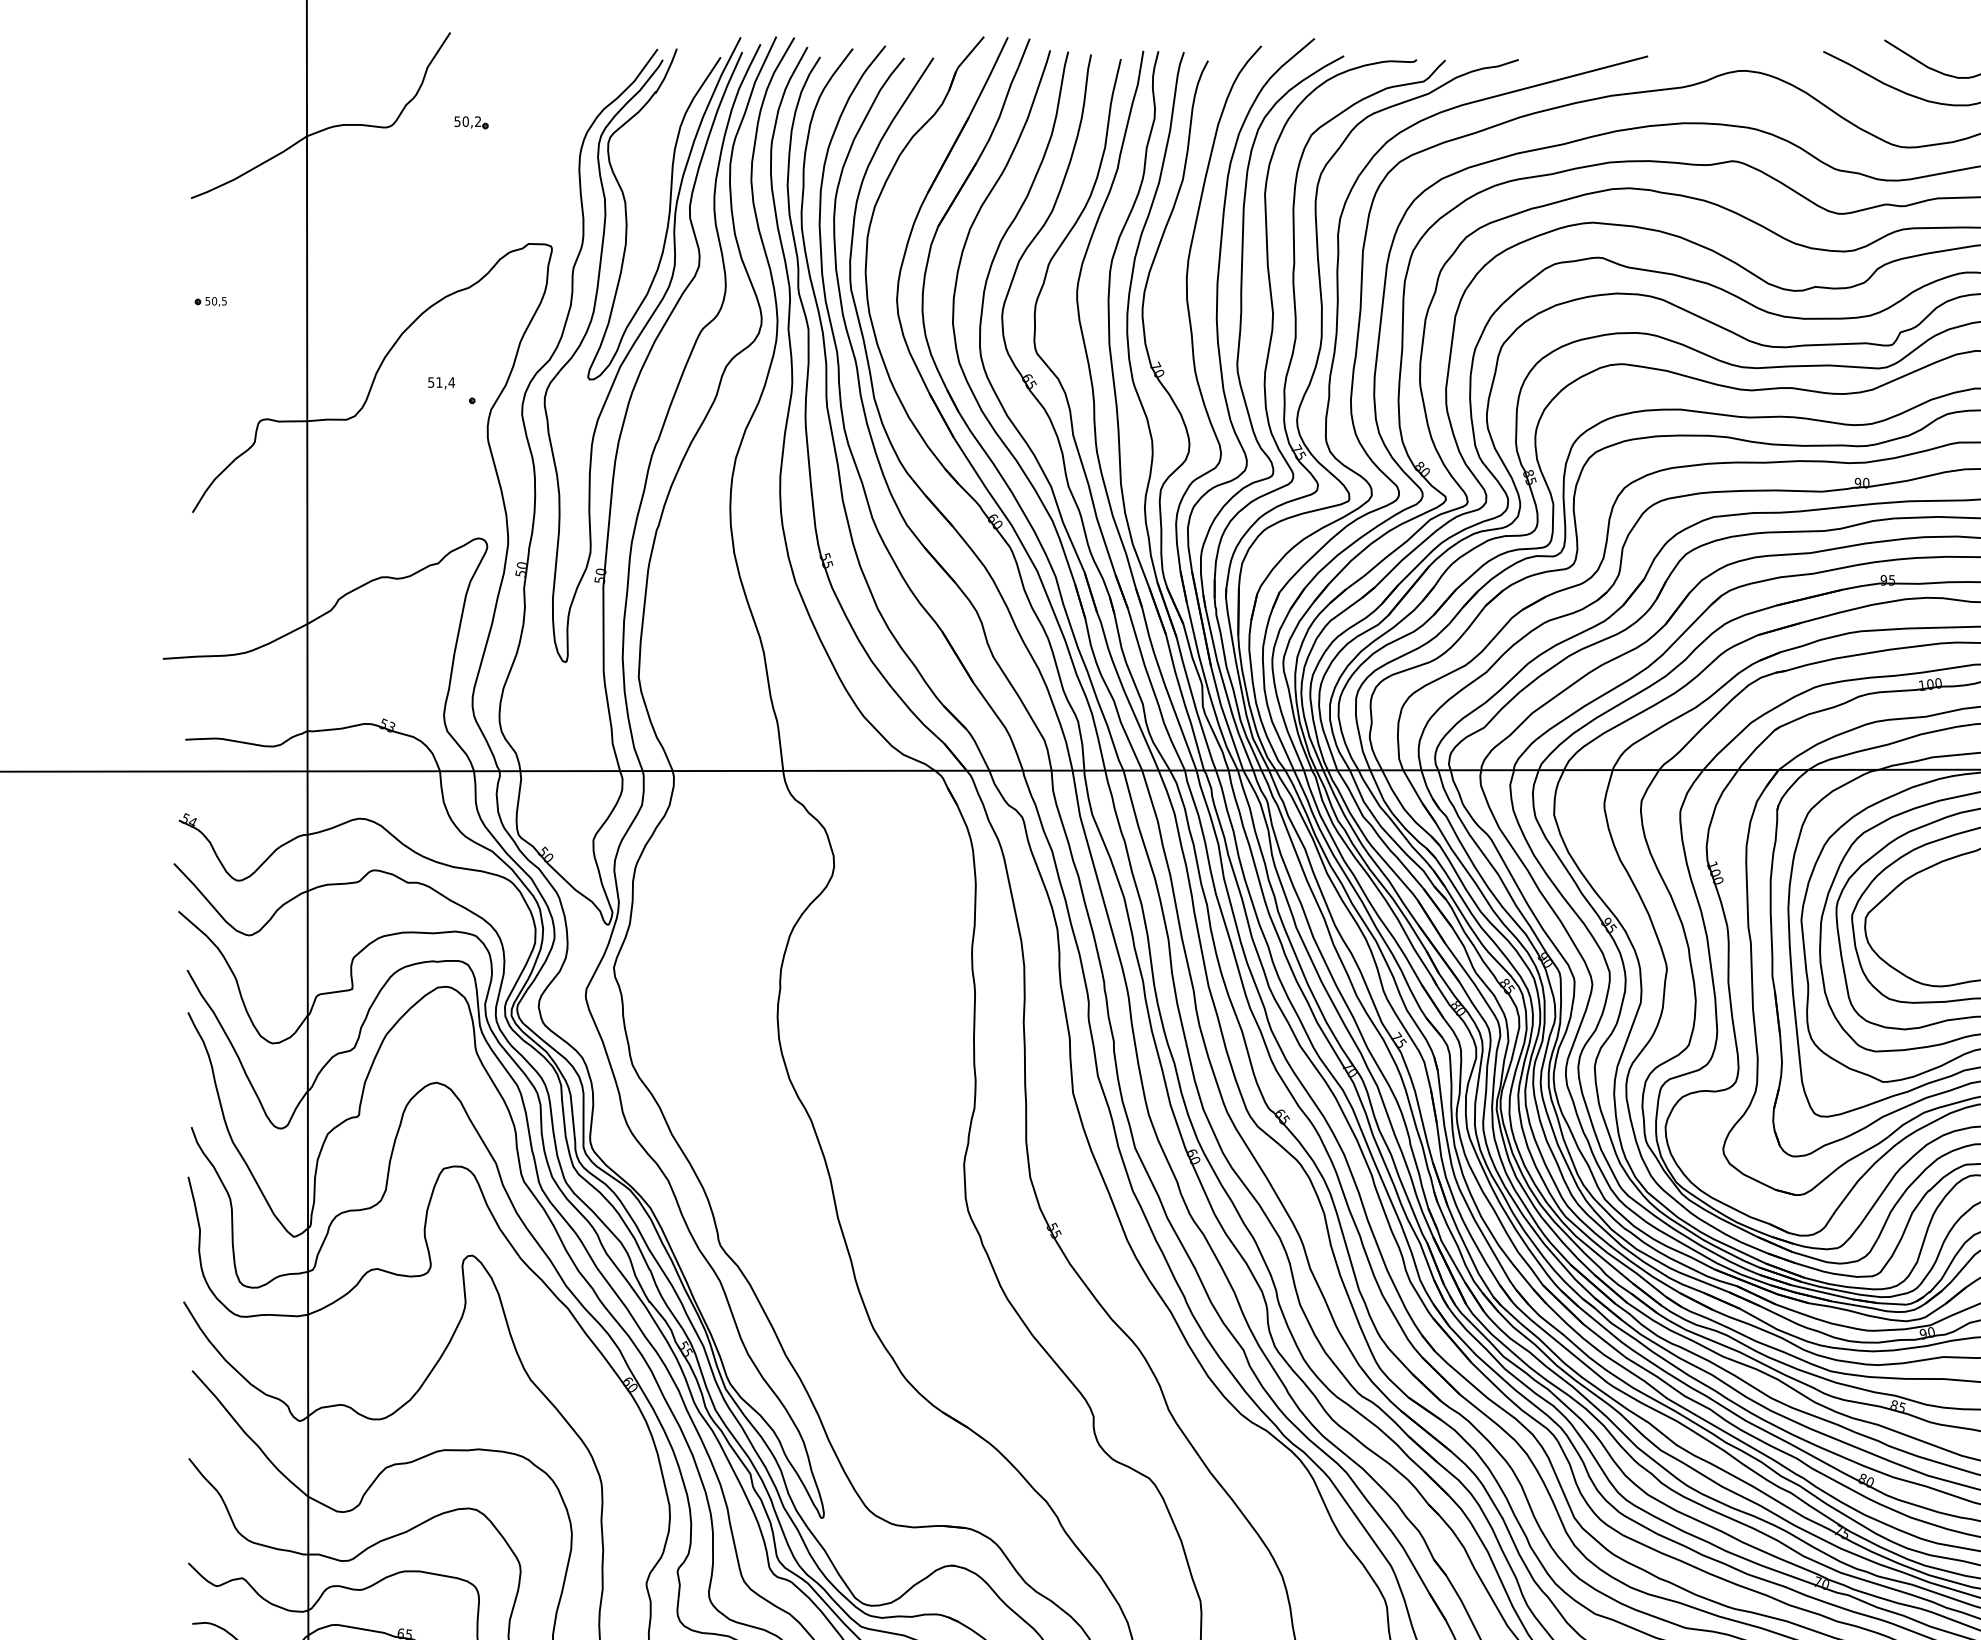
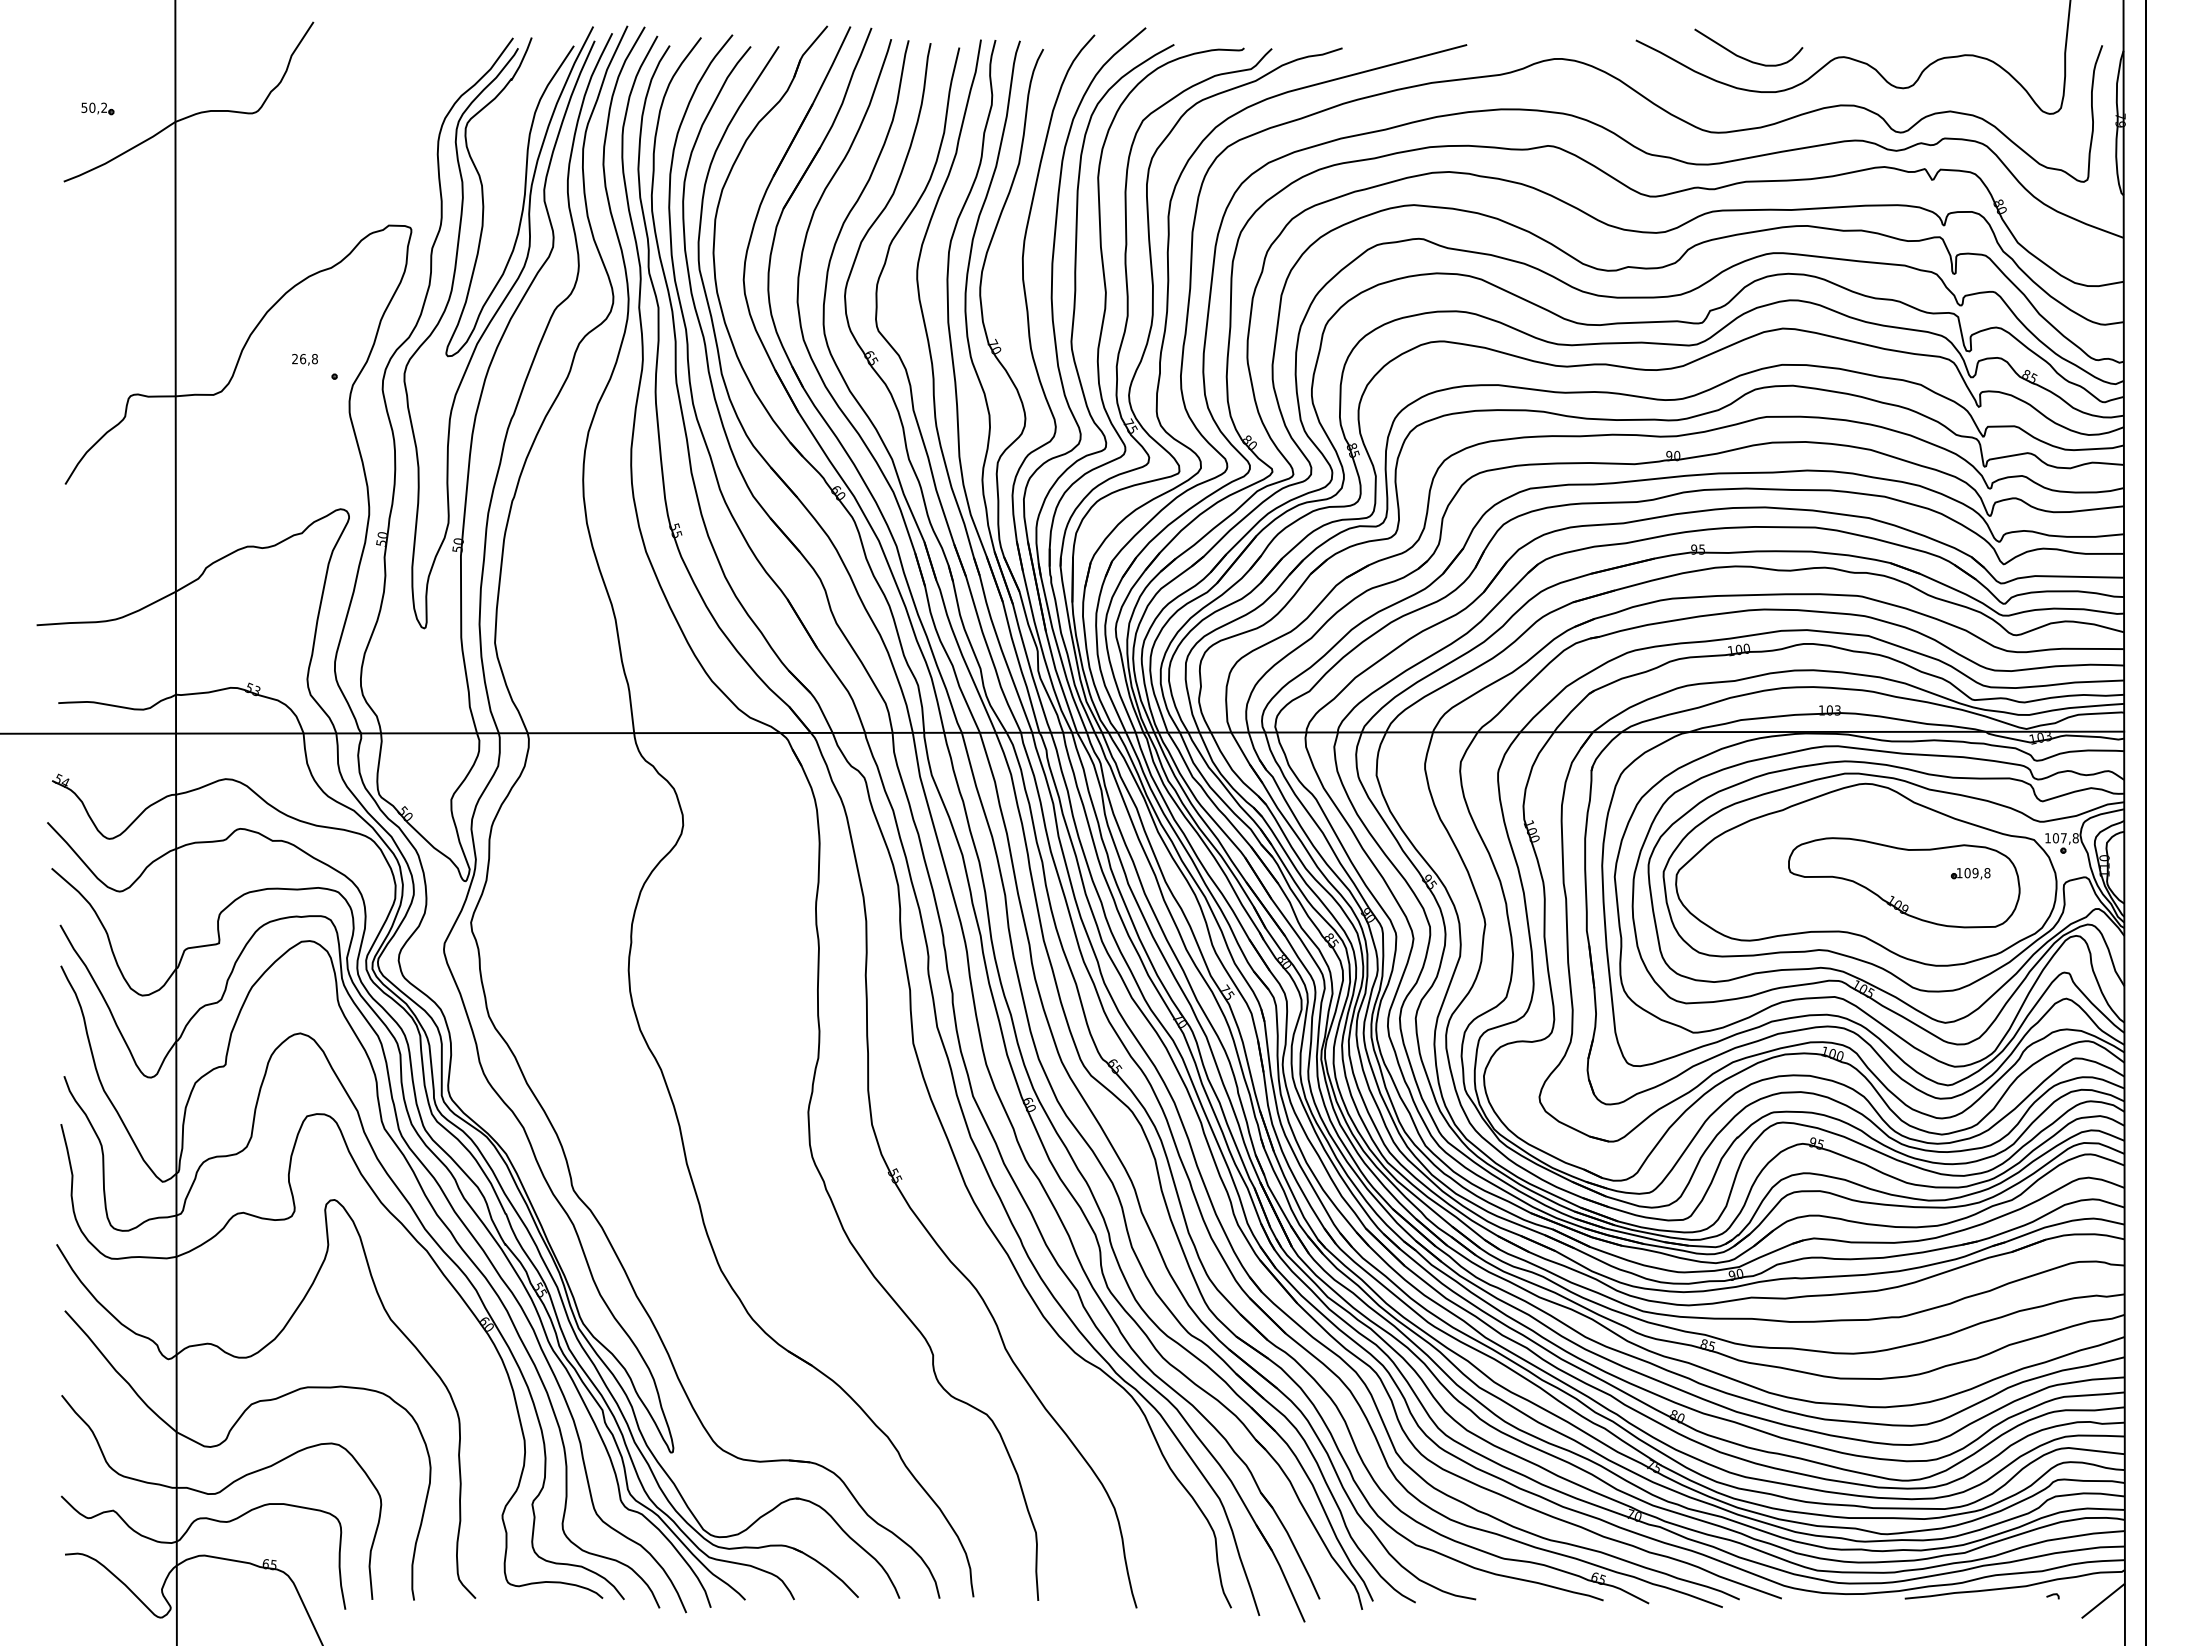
part: (471, 122) -> (97, 108), moved
part: (210, 300) -> (82, 280), removed
text: (441, 381) -> (305, 358), 51,4 -> 26,8

